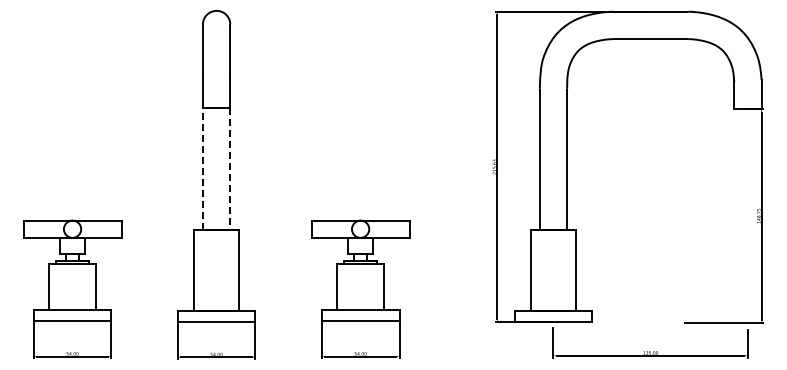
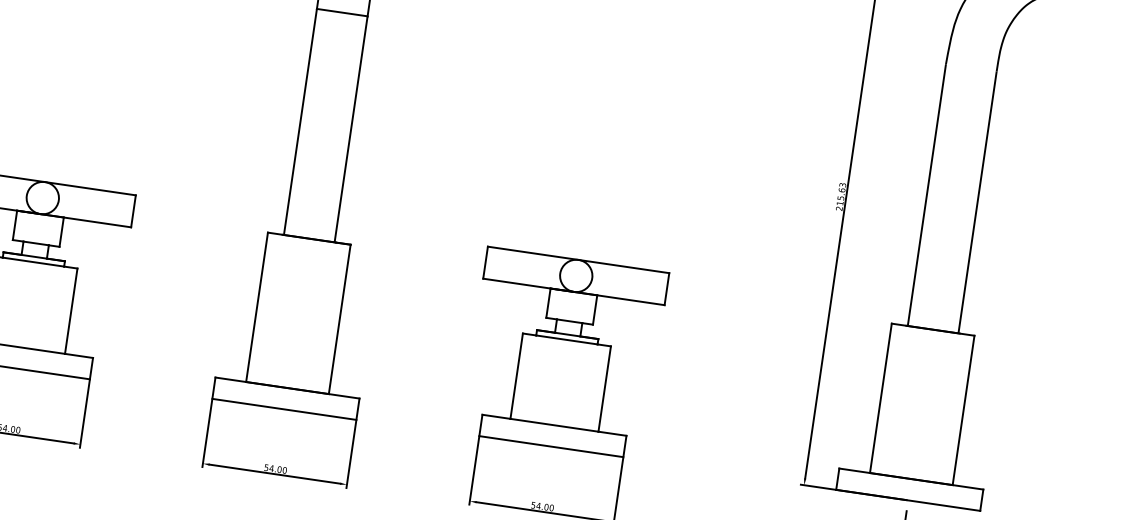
line: (202, 168) -> (299, 120), dashed -> solid
line: (230, 169) -> (351, 130), dashed -> solid

